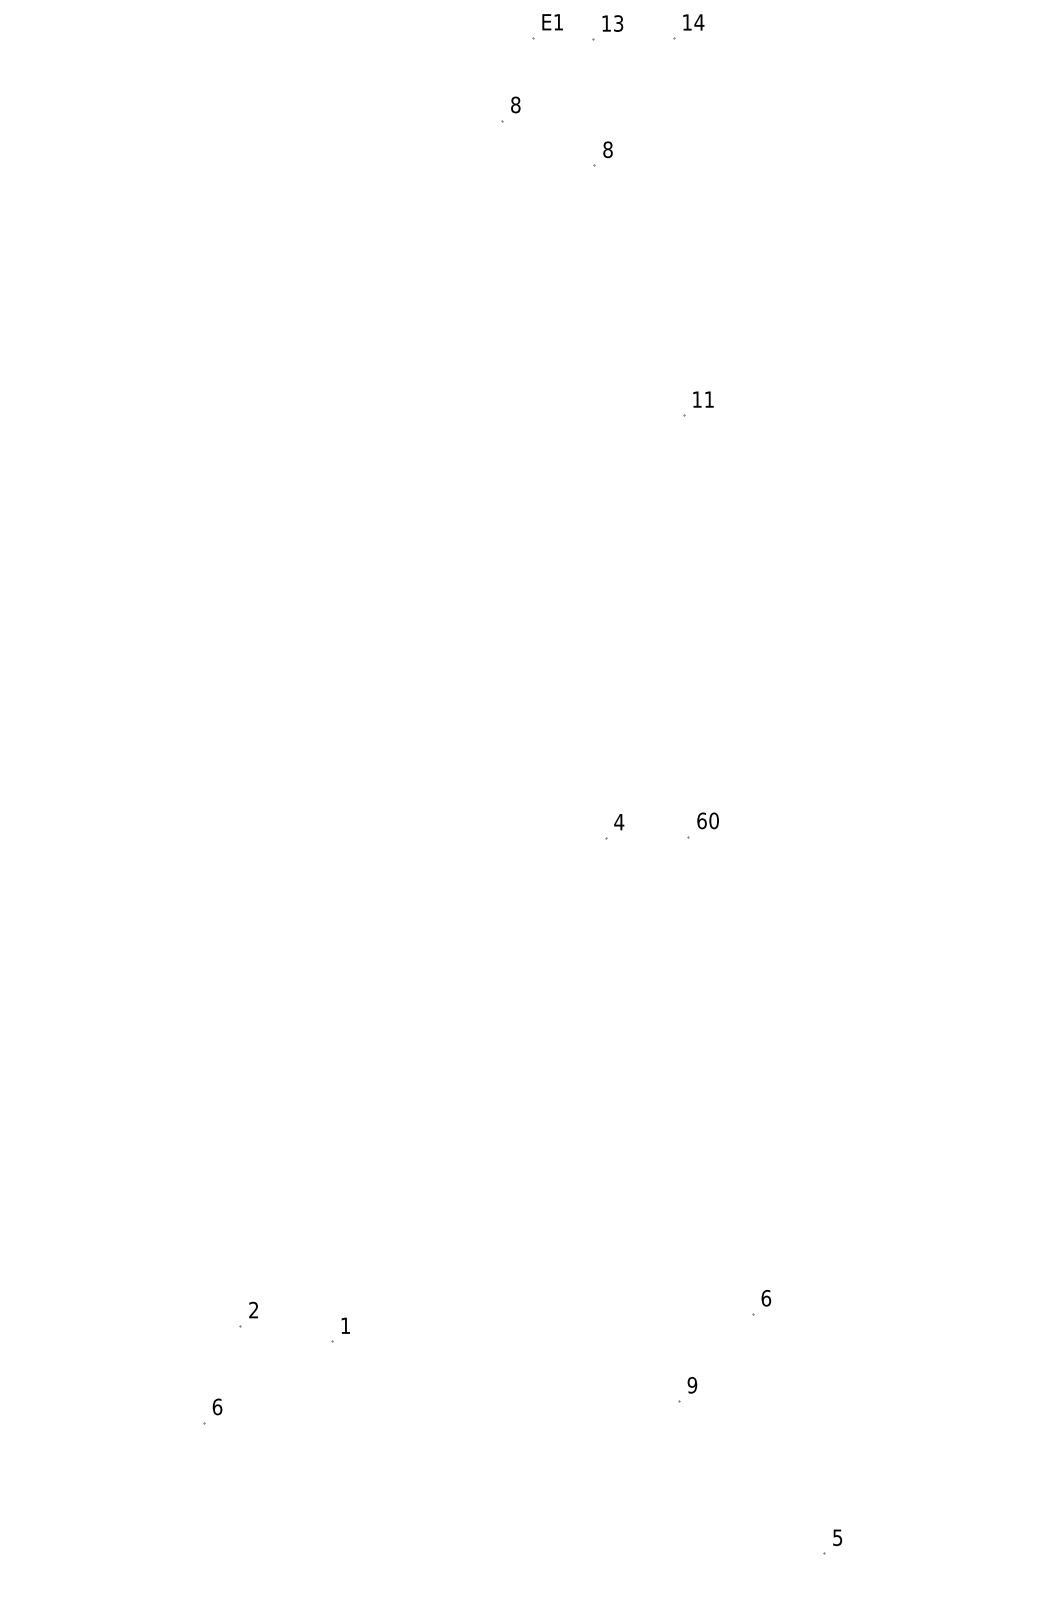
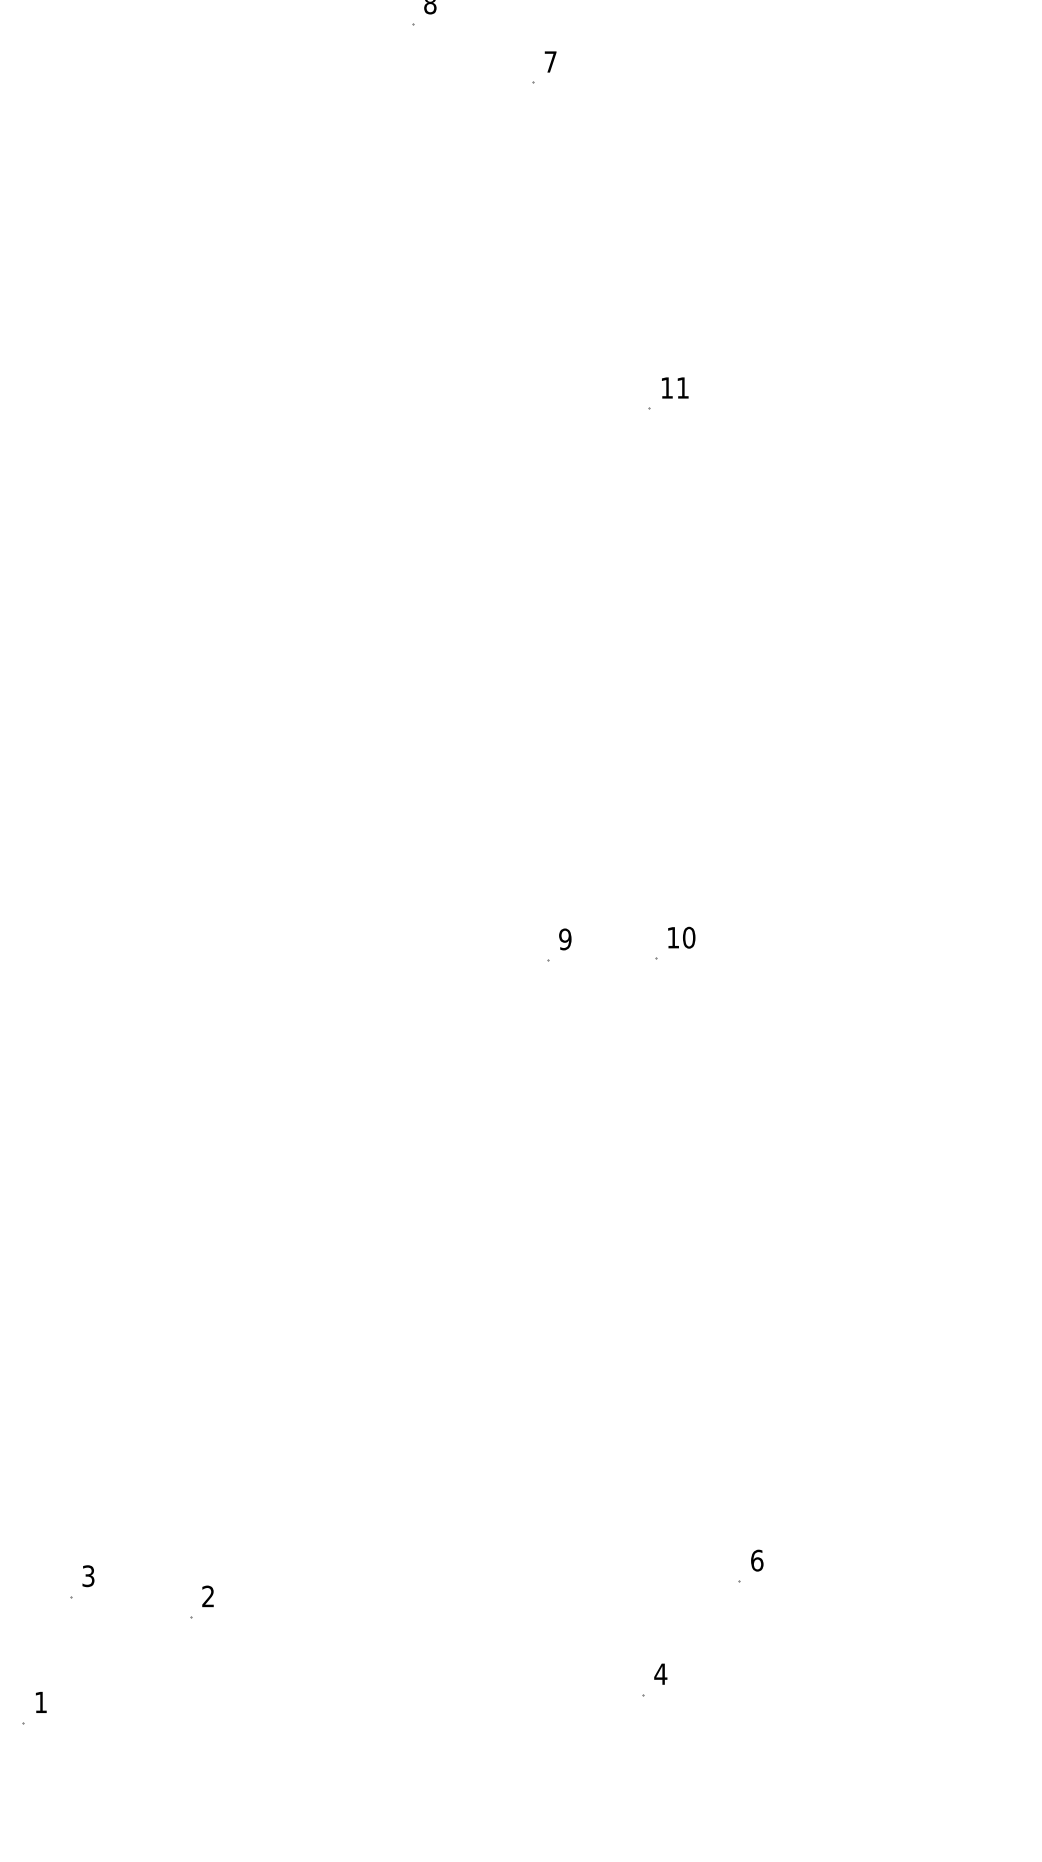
text: (607, 149) -> (550, 61), 8 -> 7
text: (701, 820) -> (672, 937), 60 -> 10
text: (619, 821) -> (565, 938), 4 -> 9
text: (253, 1310) -> (88, 1576), 2 -> 3
text: (345, 1325) -> (208, 1596), 1 -> 2
text: (692, 1385) -> (660, 1674), 9 -> 4
text: (217, 1406) -> (41, 1701), 6 -> 1

